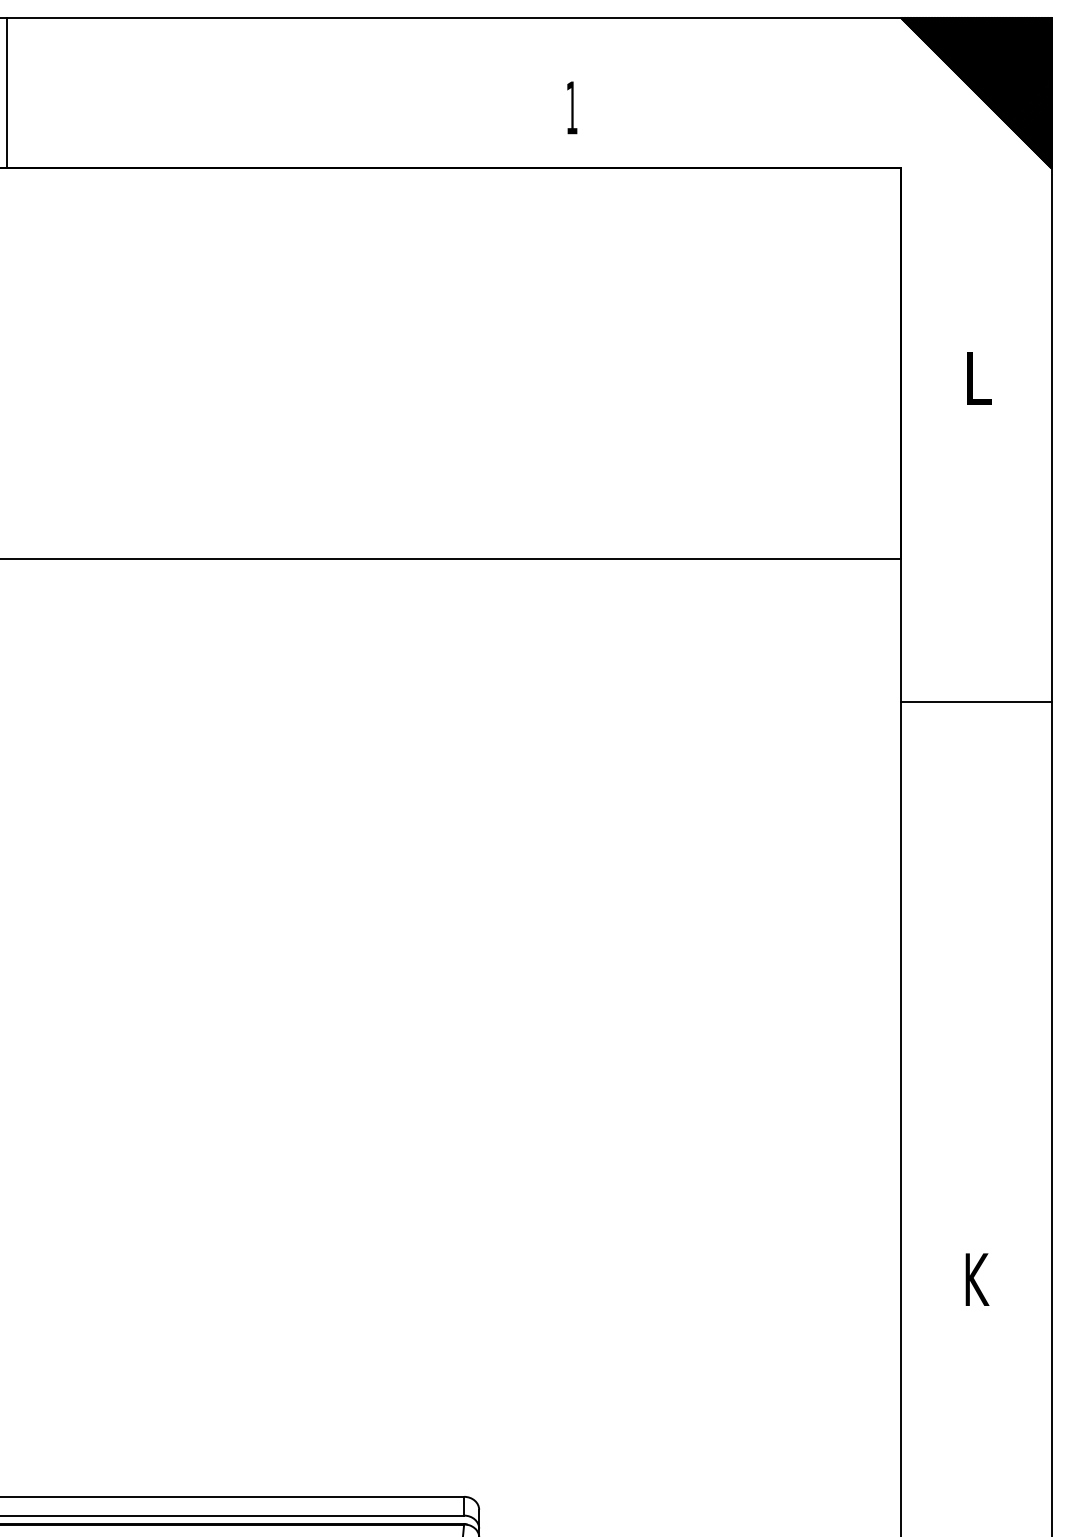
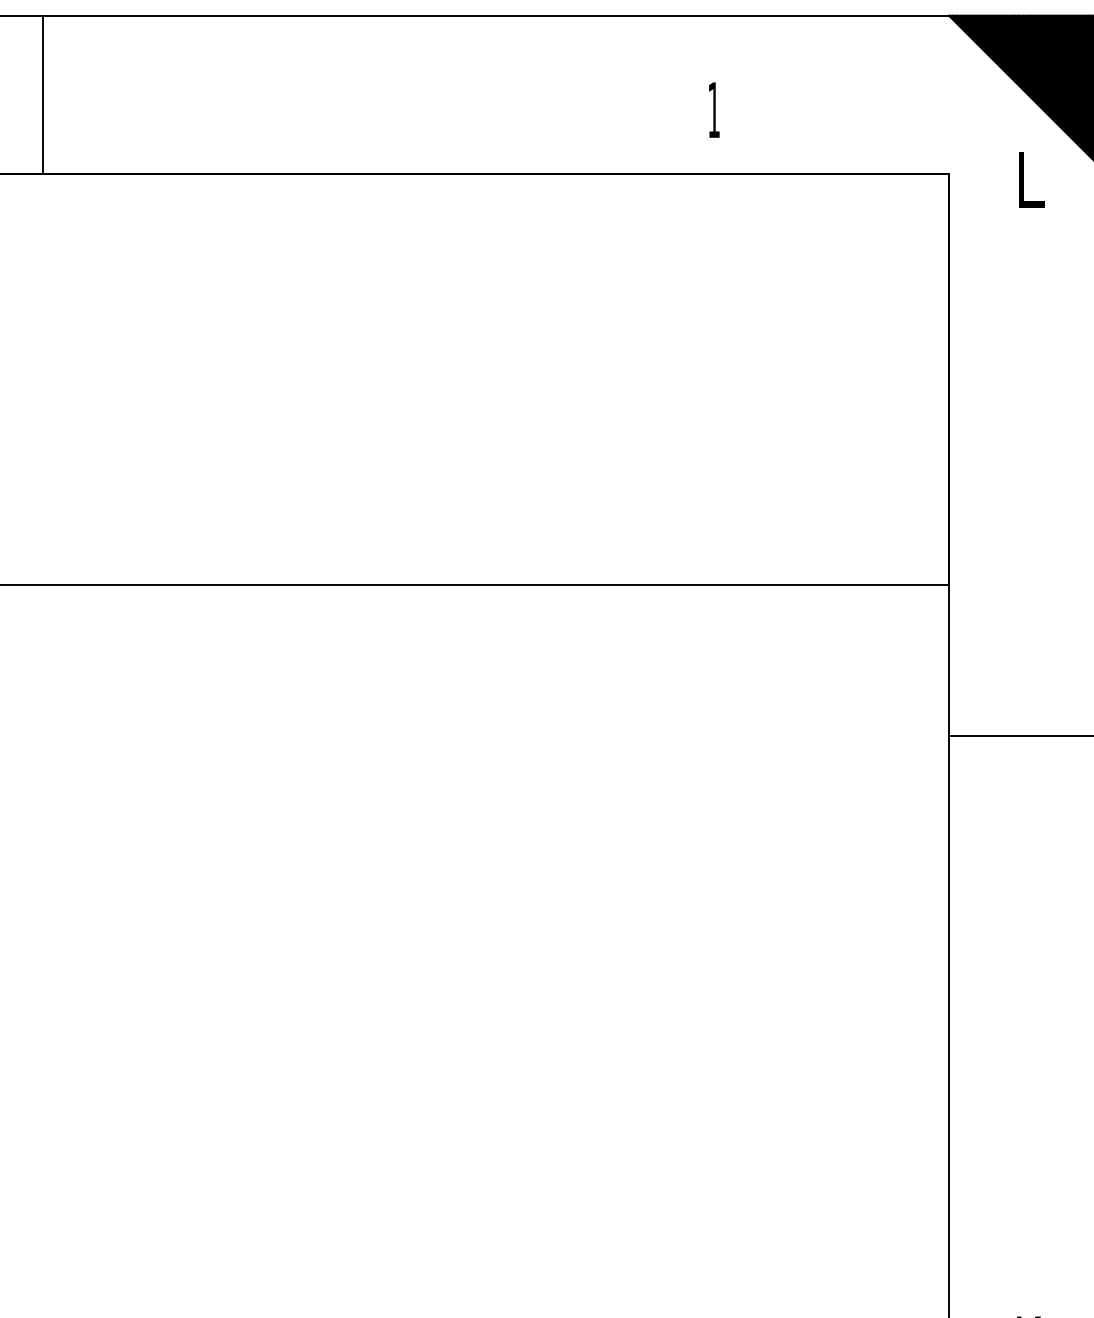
line: (7, 93) -> (42, 94), moved
text: (572, 107) -> (714, 109), moved
text: (979, 378) -> (1031, 180), moved

